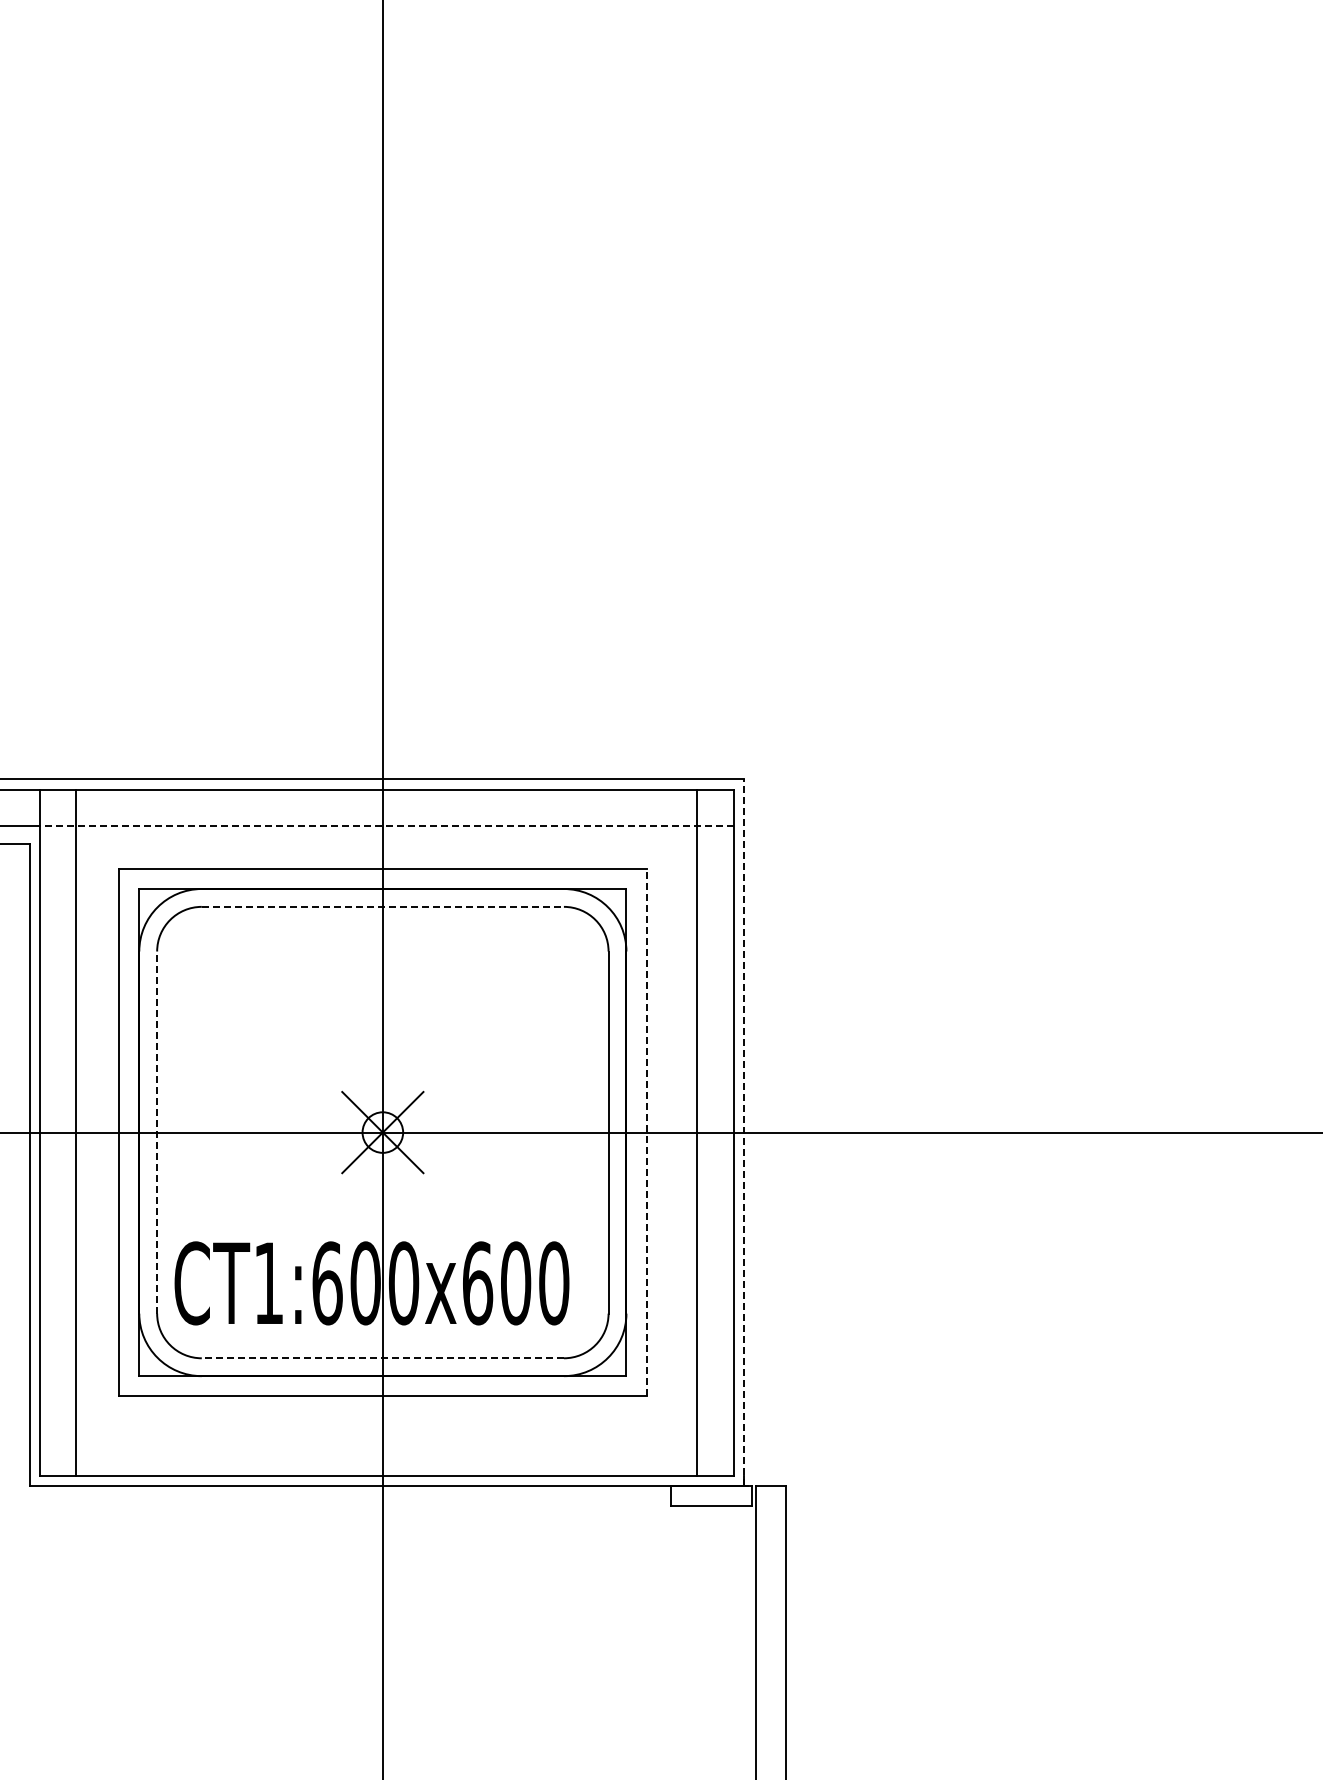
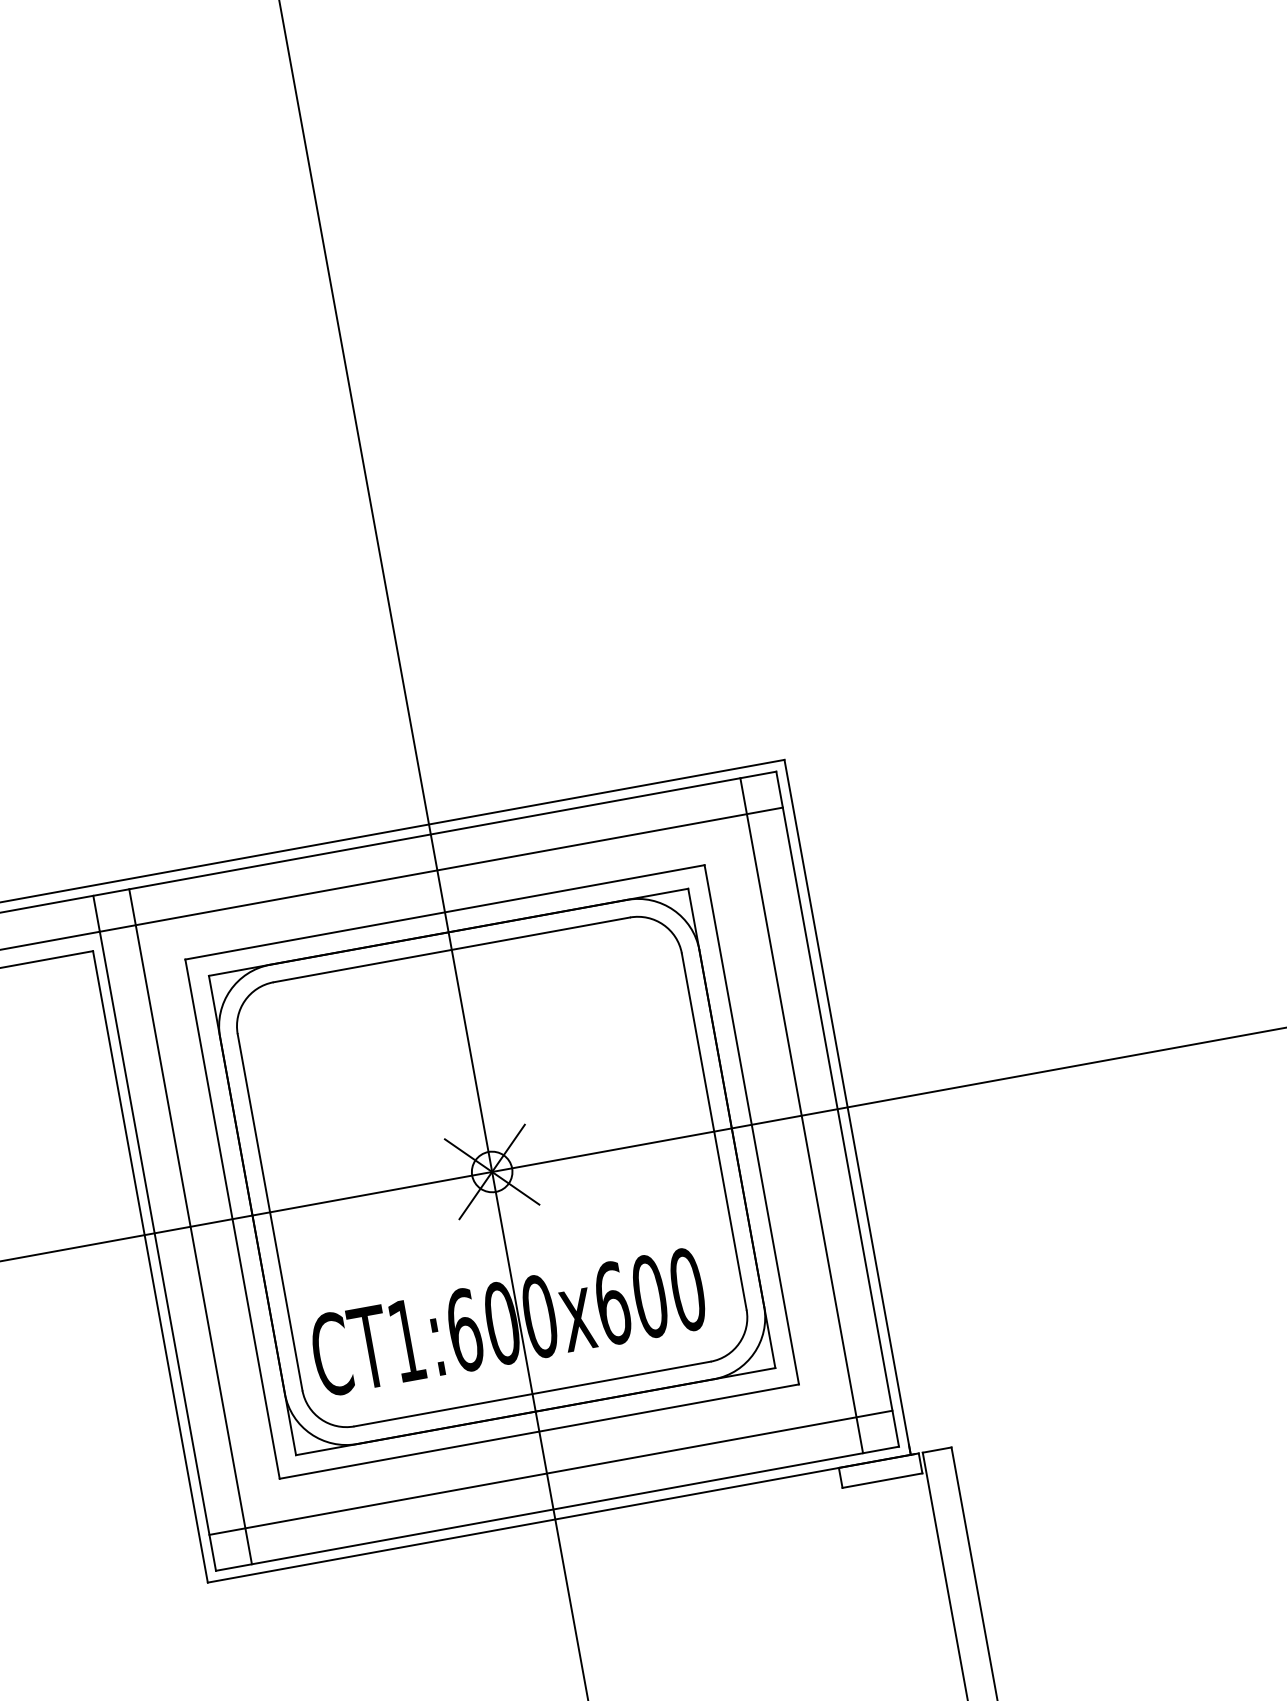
line: (386, 826) -> (441, 870), dashed -> solid
line: (383, 906) -> (452, 949), dashed -> solid
line: (157, 1132) -> (270, 1212), dashed -> solid
line: (646, 1132) -> (751, 1124), dashed -> solid
line: (744, 1132) -> (847, 1107), dashed -> solid
line: (382, 1358) -> (532, 1394), dashed -> solid
line: (386, 1439) -> (550, 1473), added

